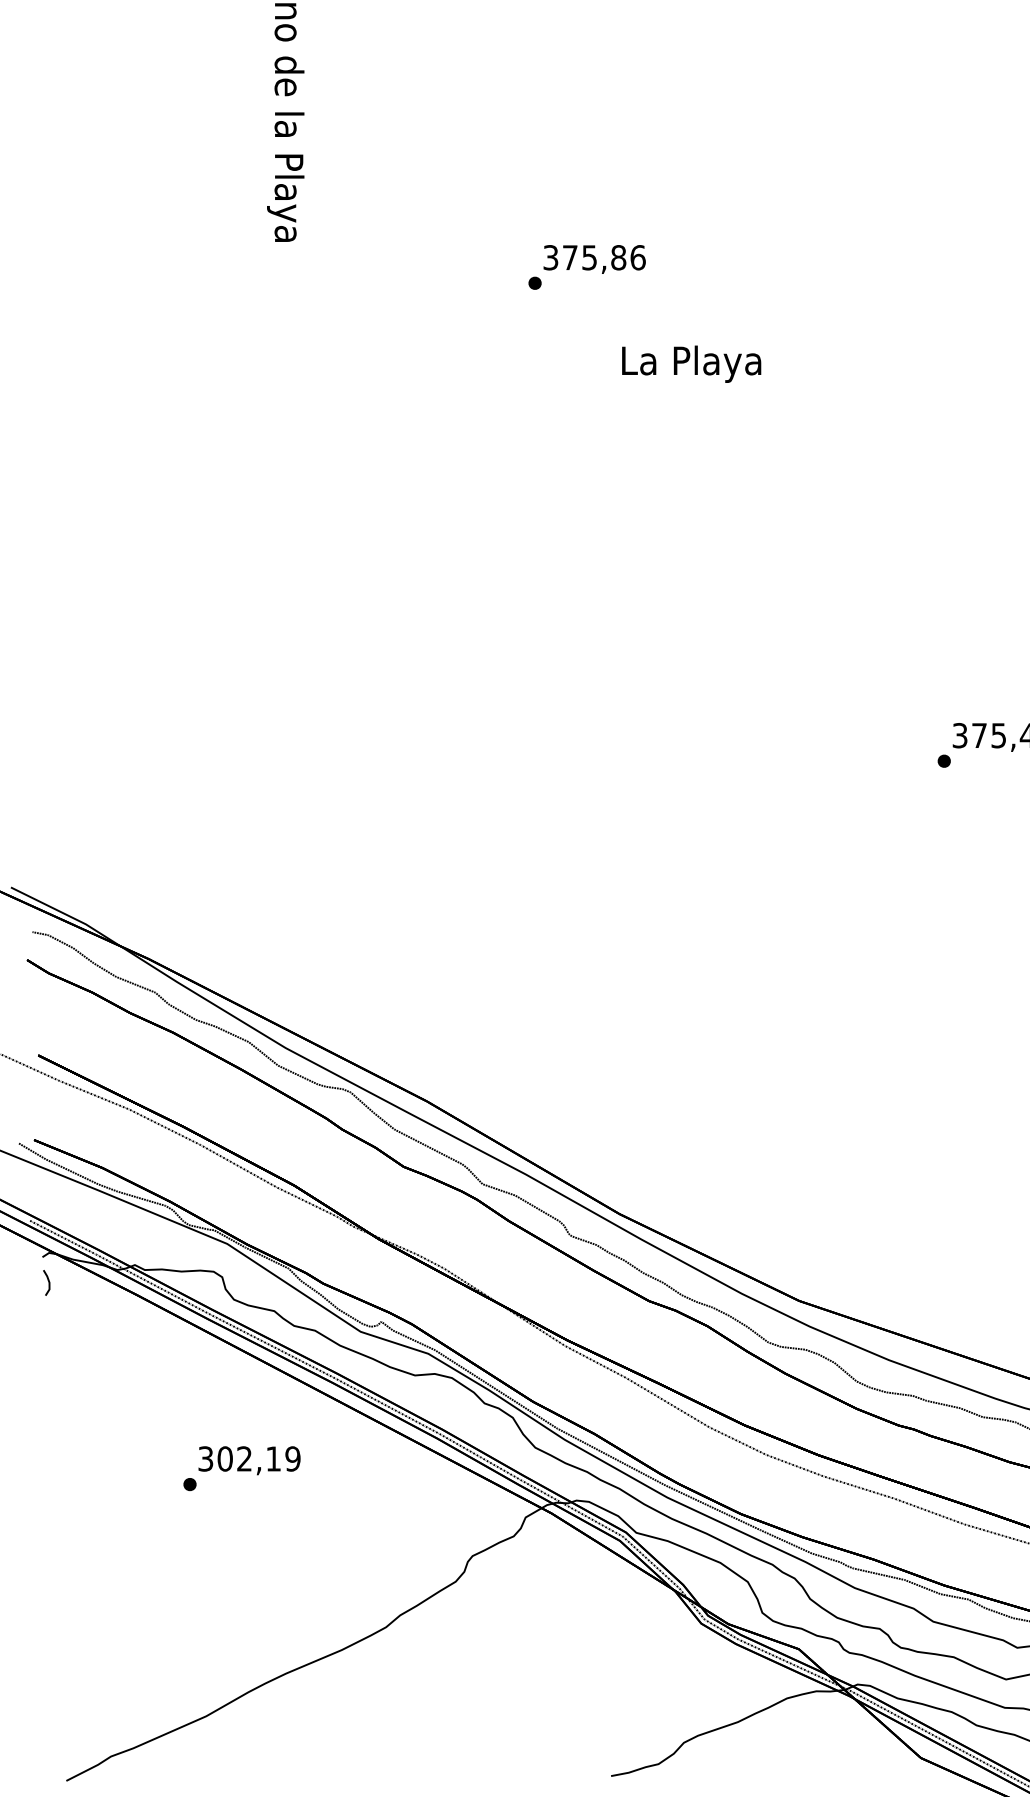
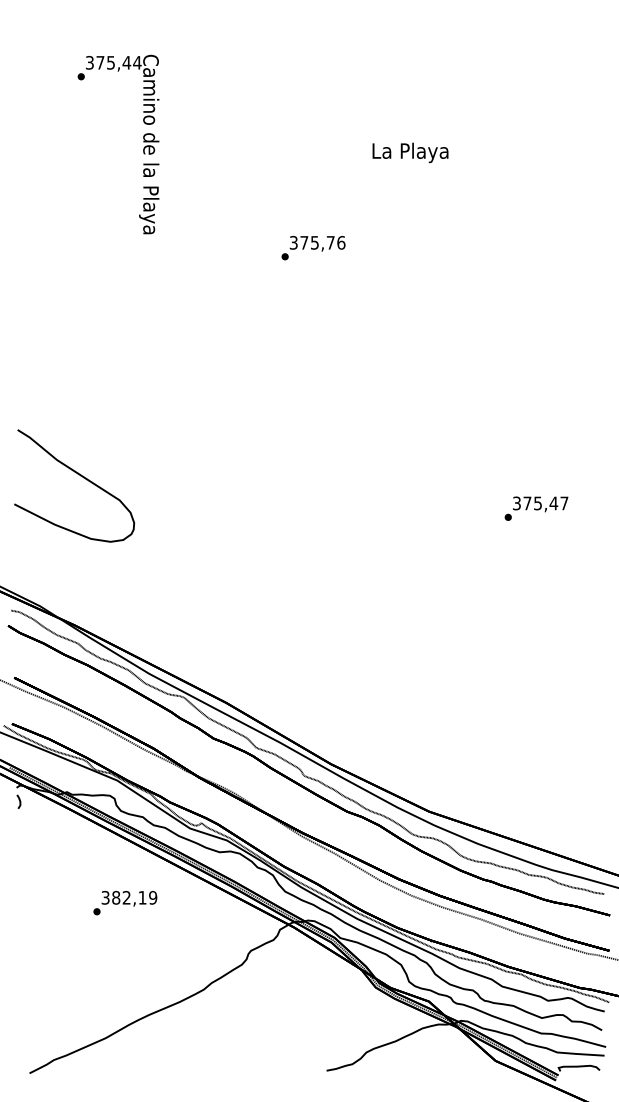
text: (618, 257) -> (330, 242), 375,86 -> 375,76
text: (691, 363) -> (410, 152), moved
curve: (159, 686) -> (80, 476), added
text: (225, 1458) -> (116, 897), 302,19 -> 382,19

